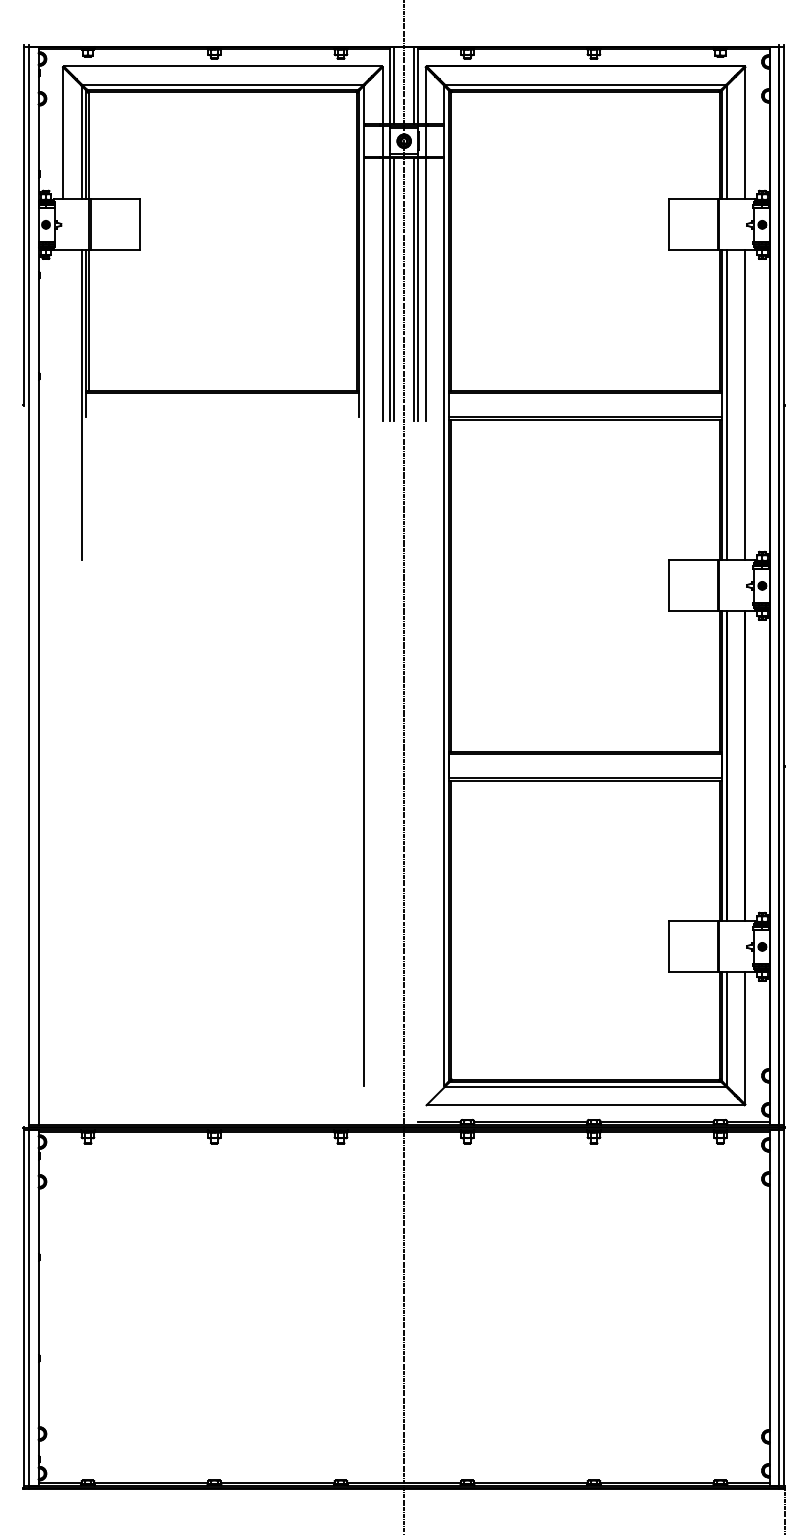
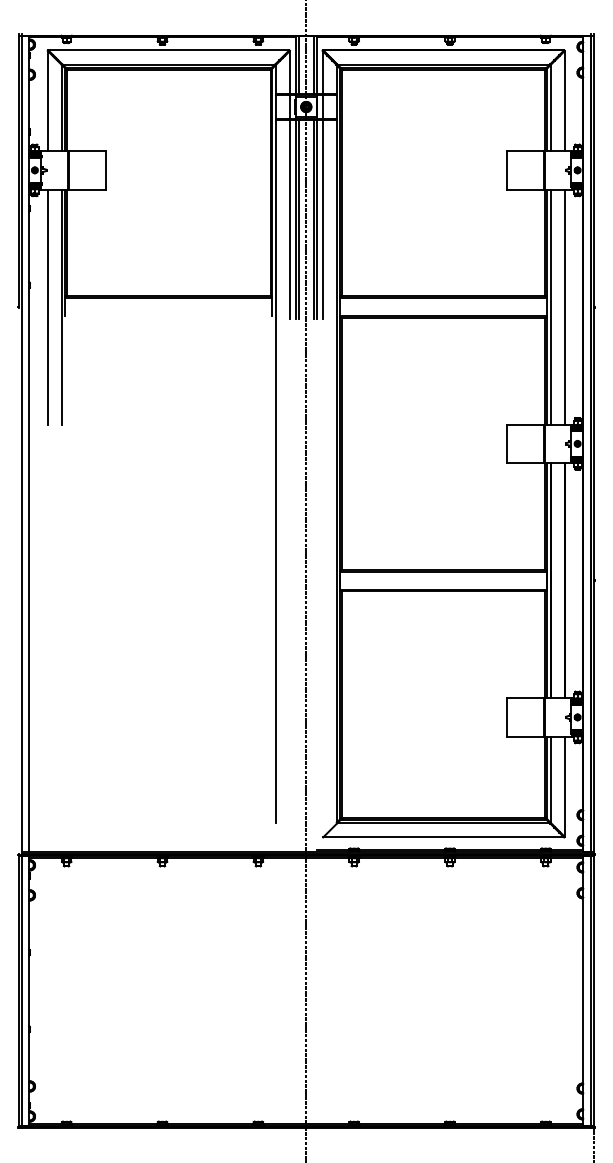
line: (62, 404) -> (47, 306), added

